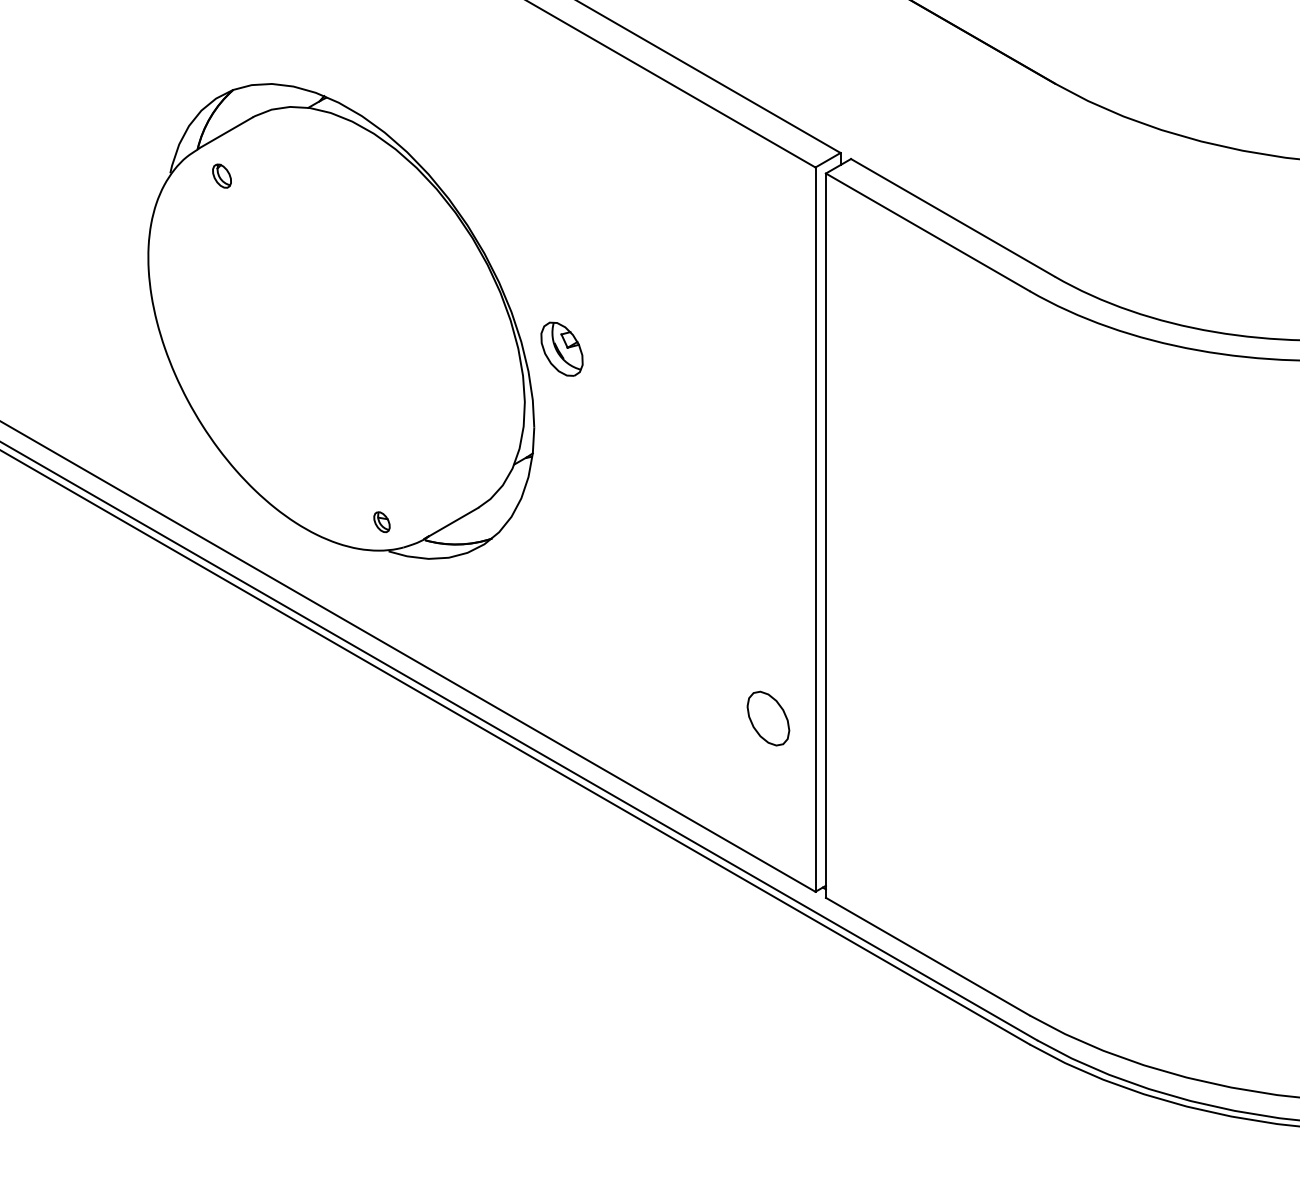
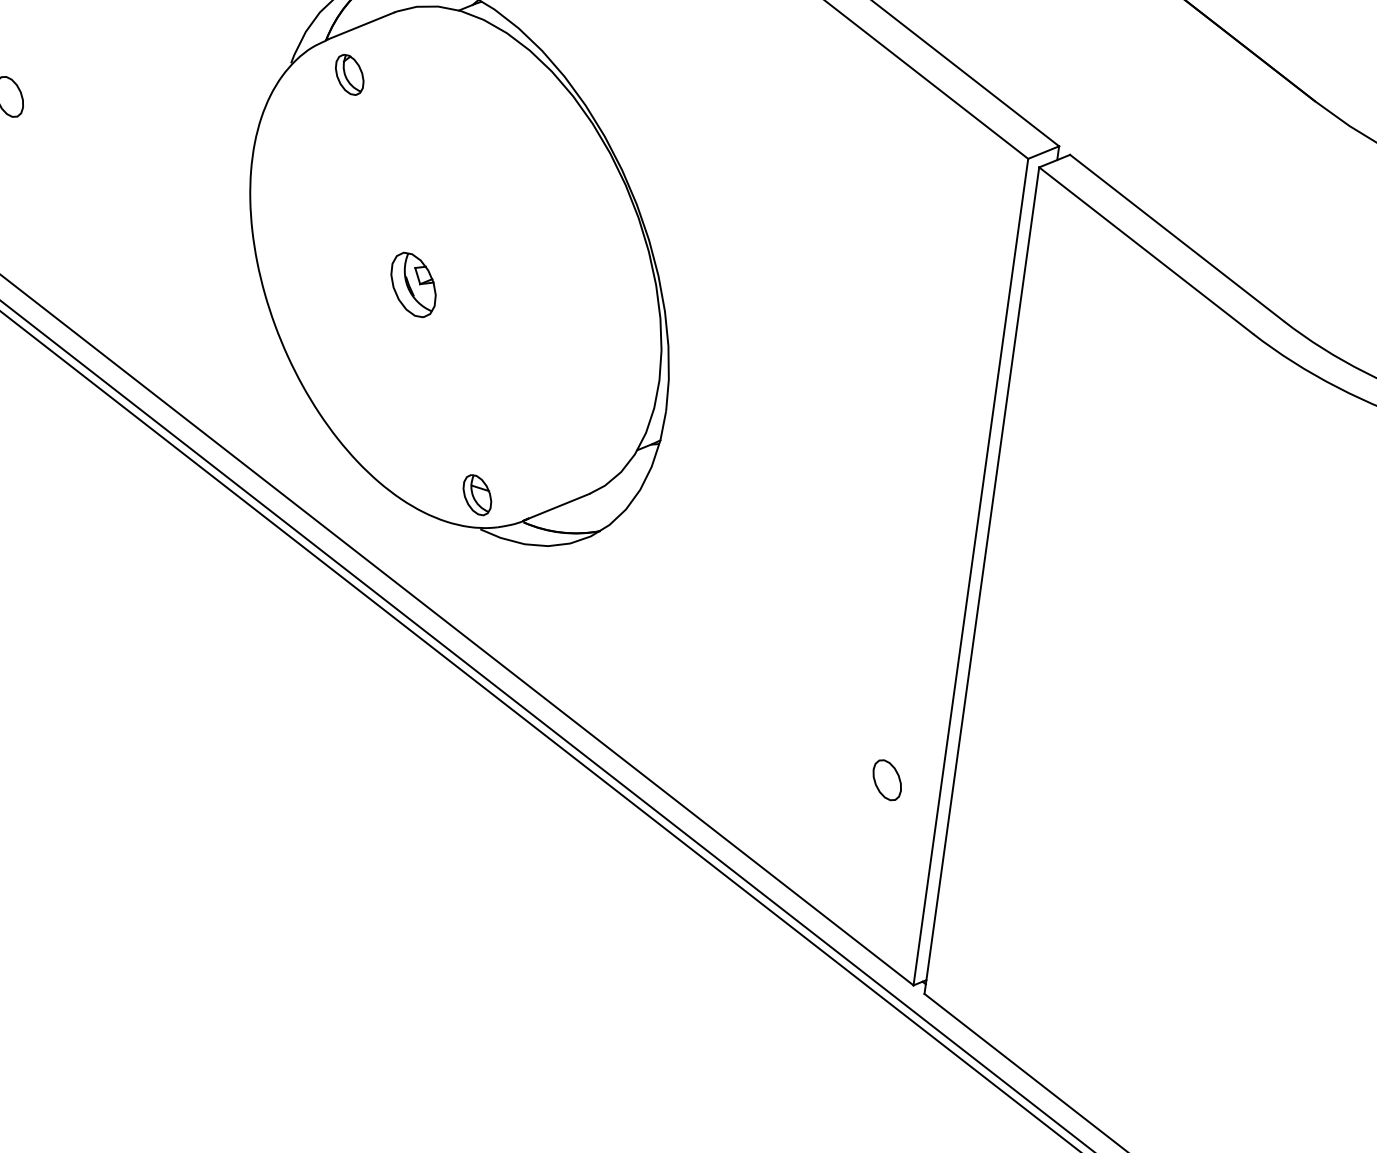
part: (221, 175) -> (349, 73), size x1.43
part: (561, 348) -> (413, 284), moved
part: (381, 521) -> (476, 494), size x1.67
part: (768, 718) -> (887, 780), size x0.62

